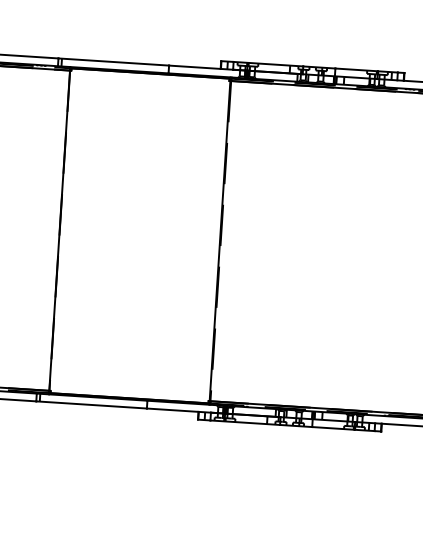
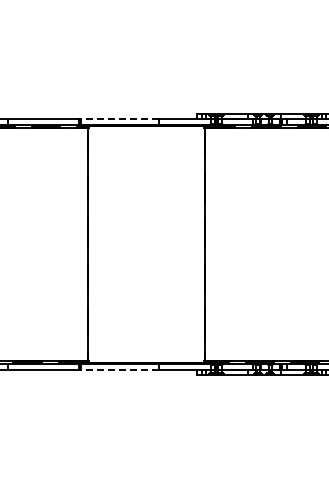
line: (112, 62) -> (118, 119), solid -> dashed
line: (90, 404) -> (118, 369), solid -> dashed

